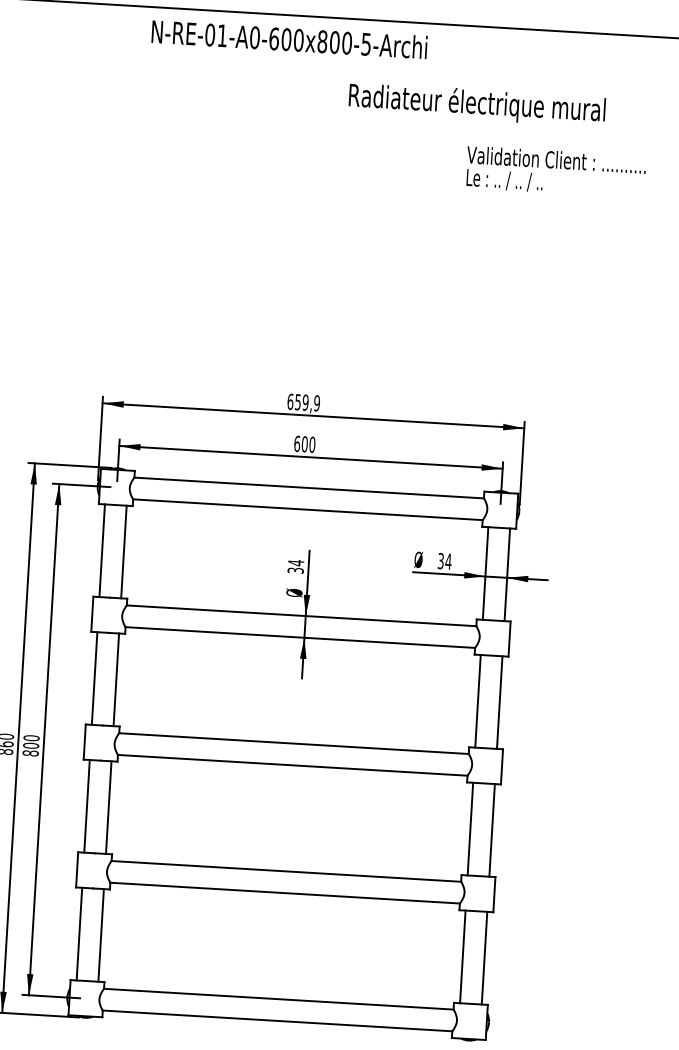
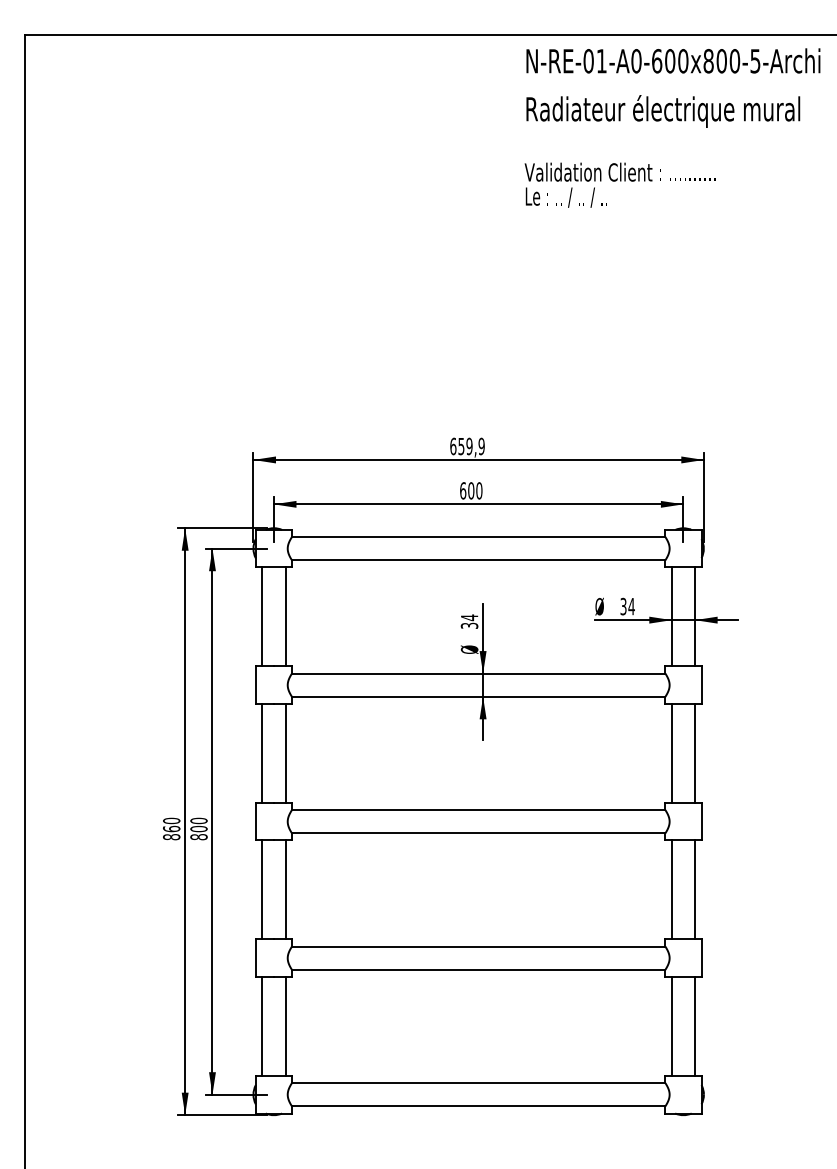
text: (289, 39) -> (673, 60), moved
text: (477, 104) -> (663, 111), moved
text: (555, 171) -> (619, 184), moved

